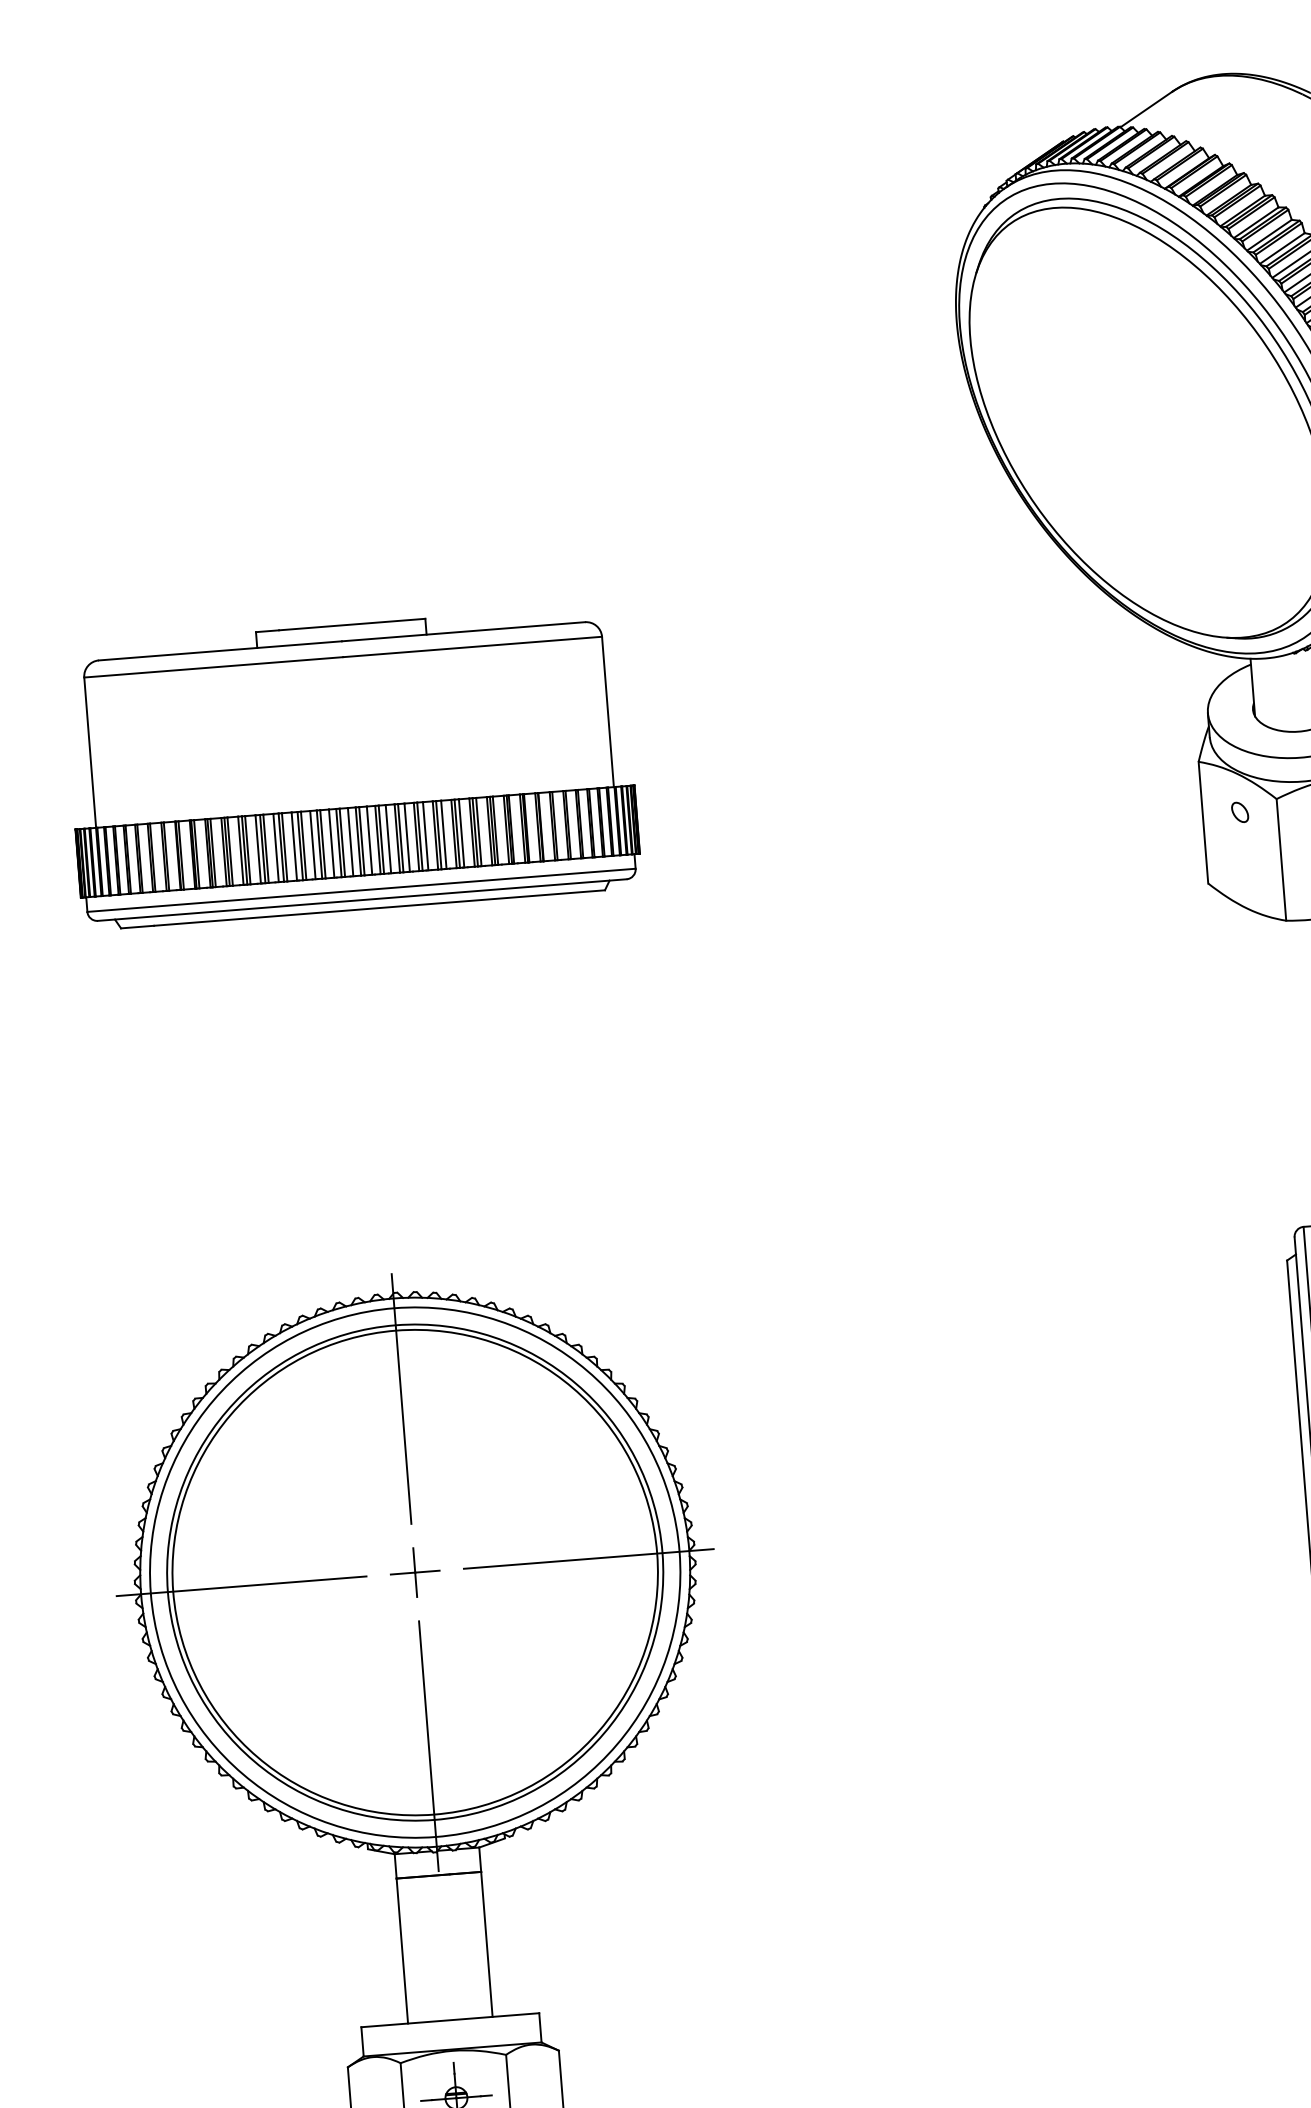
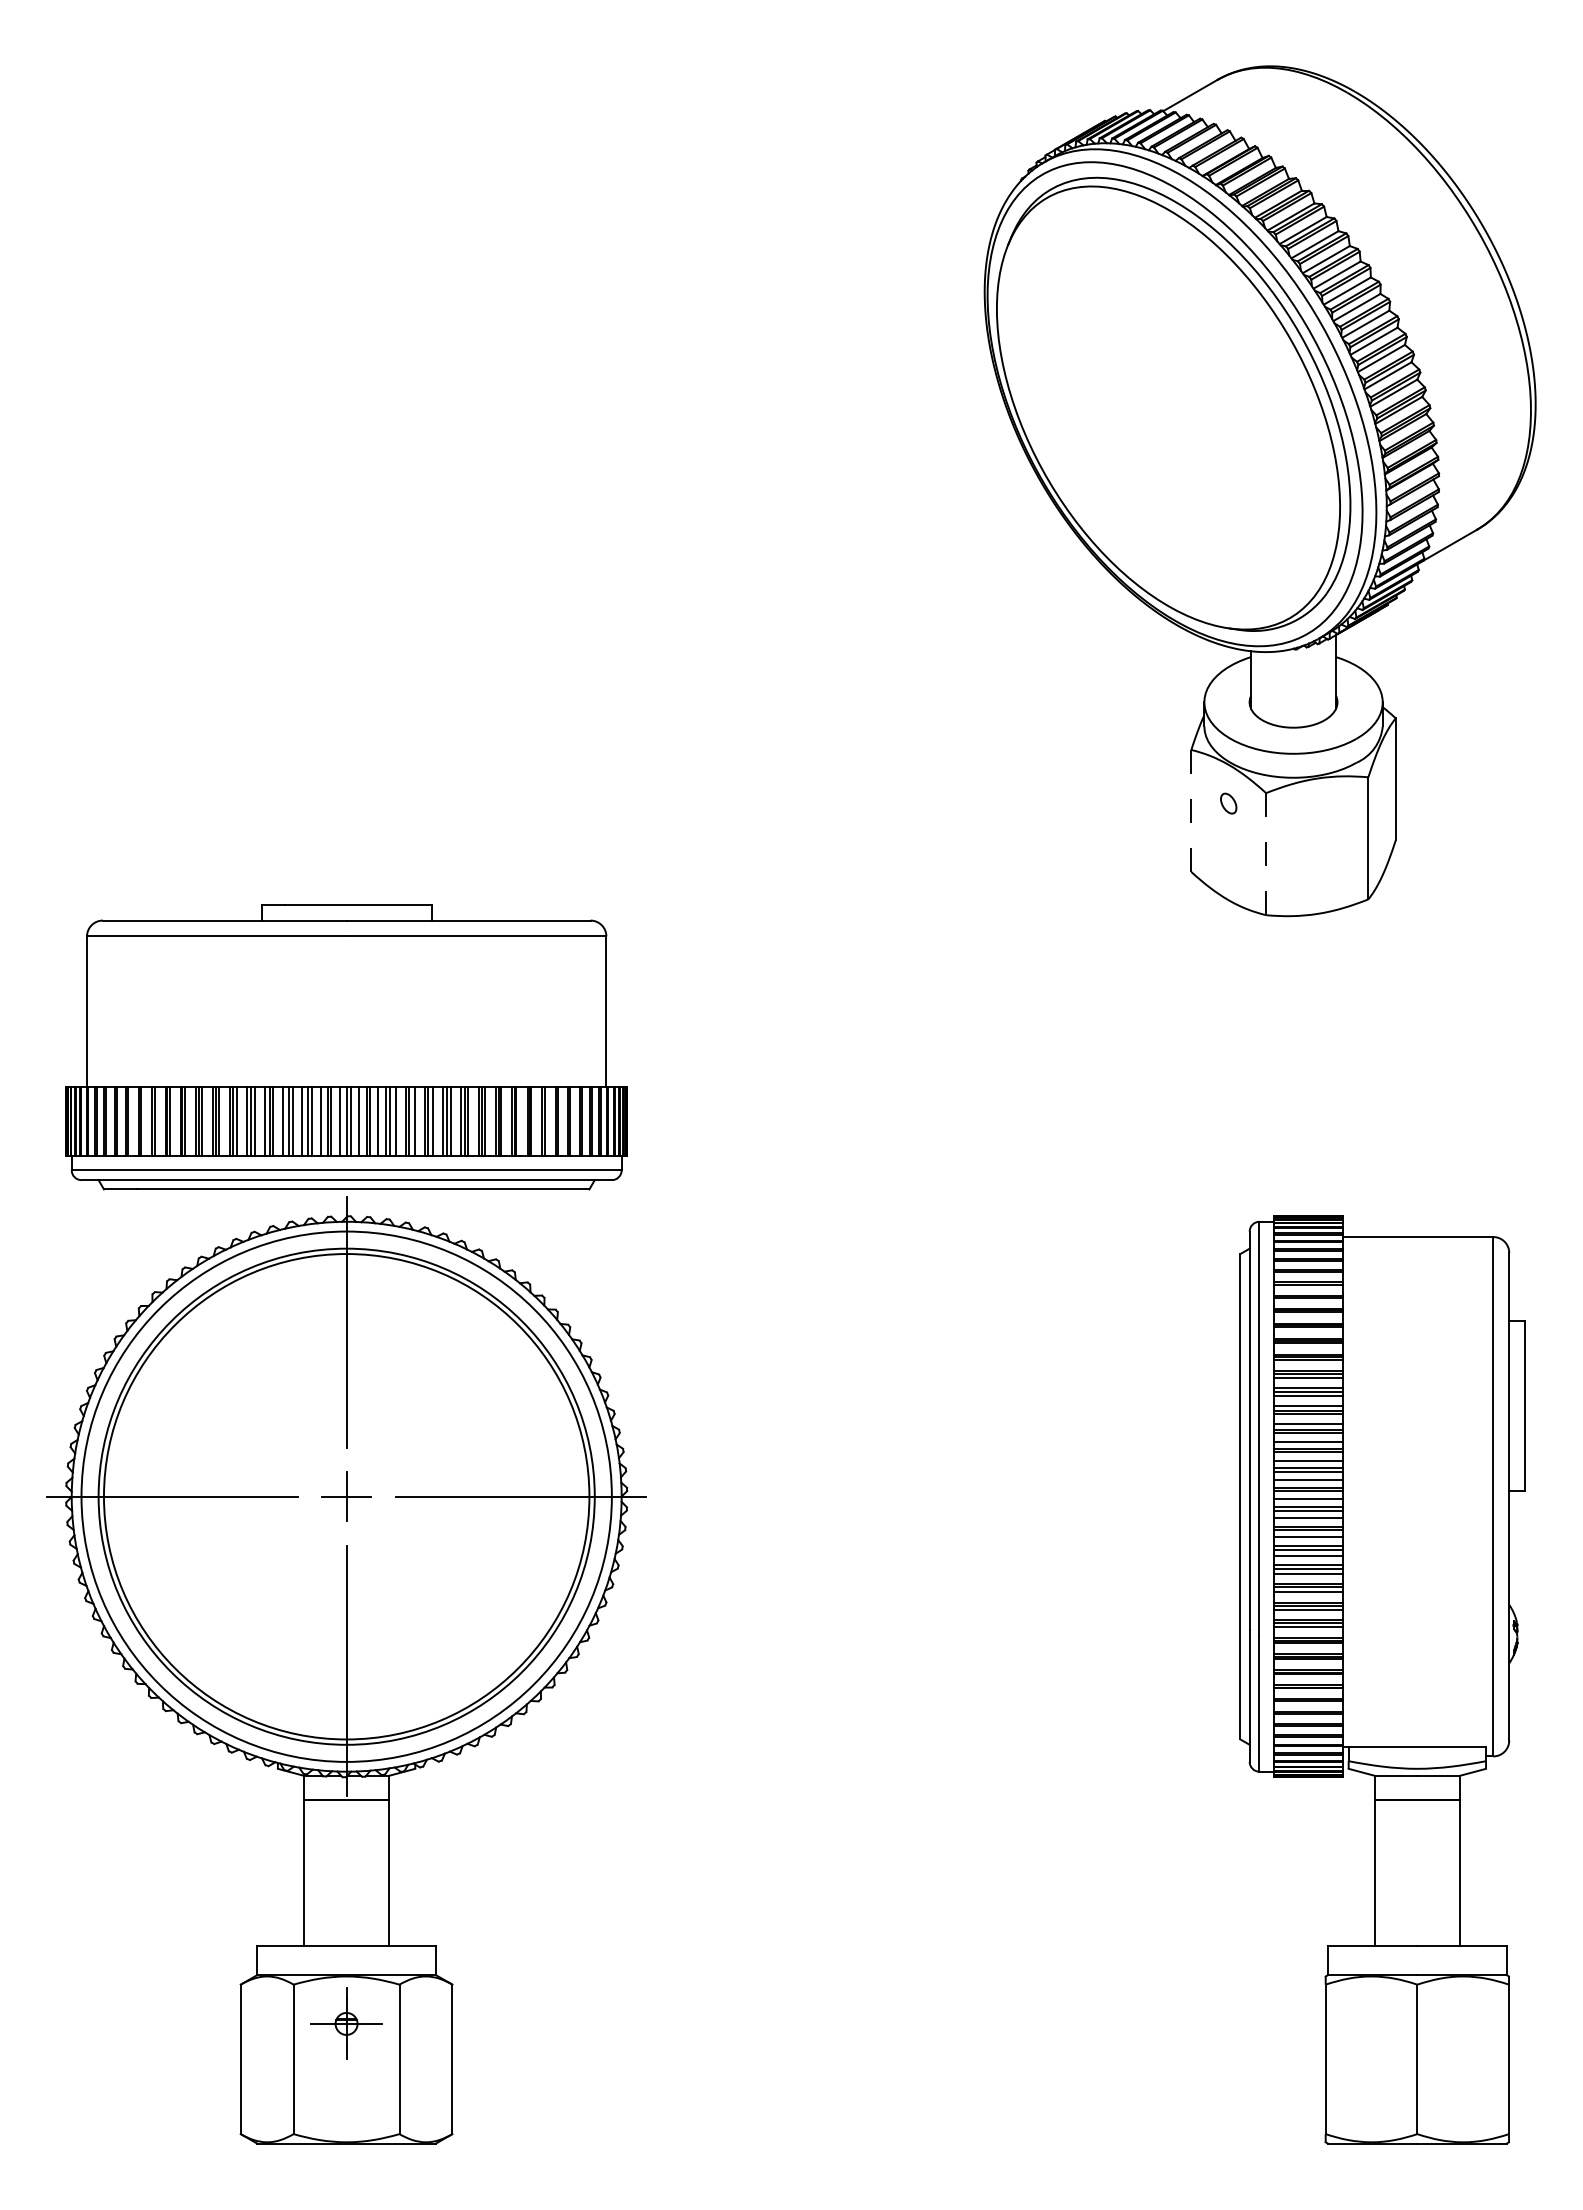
part: (351, 767) -> (346, 1047), moved
line: (1203, 822) -> (1191, 810), solid -> dashed
line: (1281, 859) -> (1266, 853), solid -> dashed

